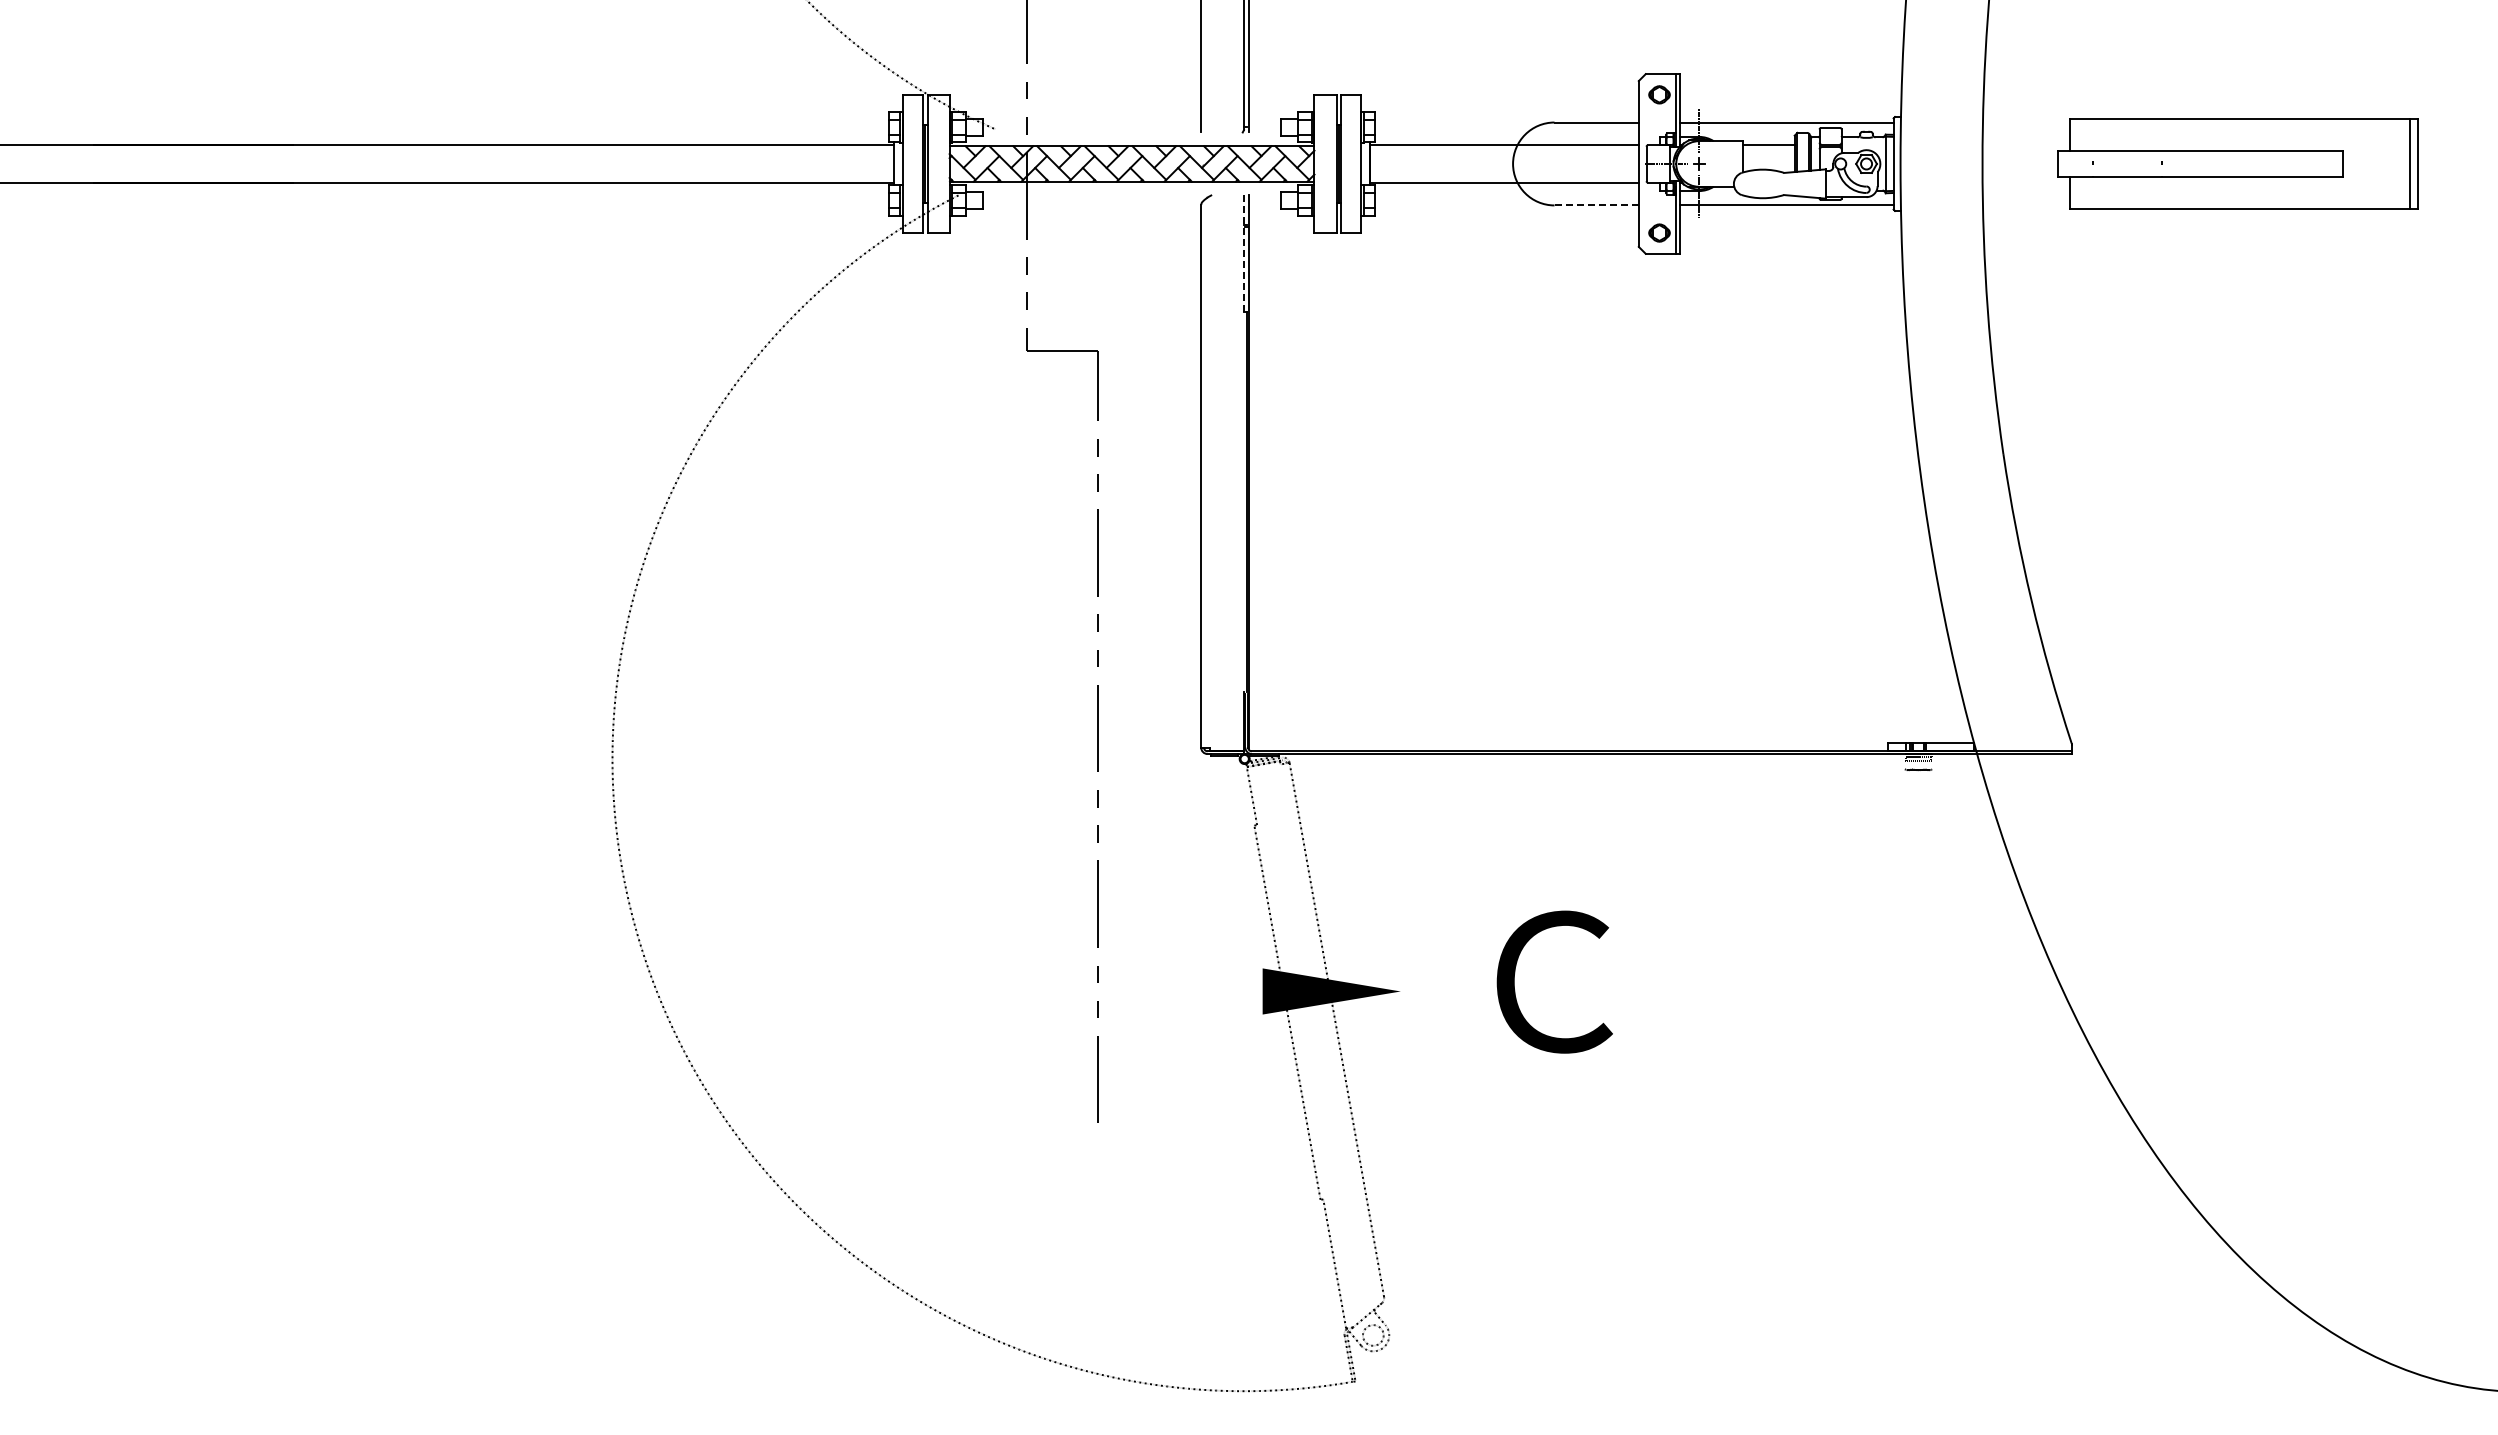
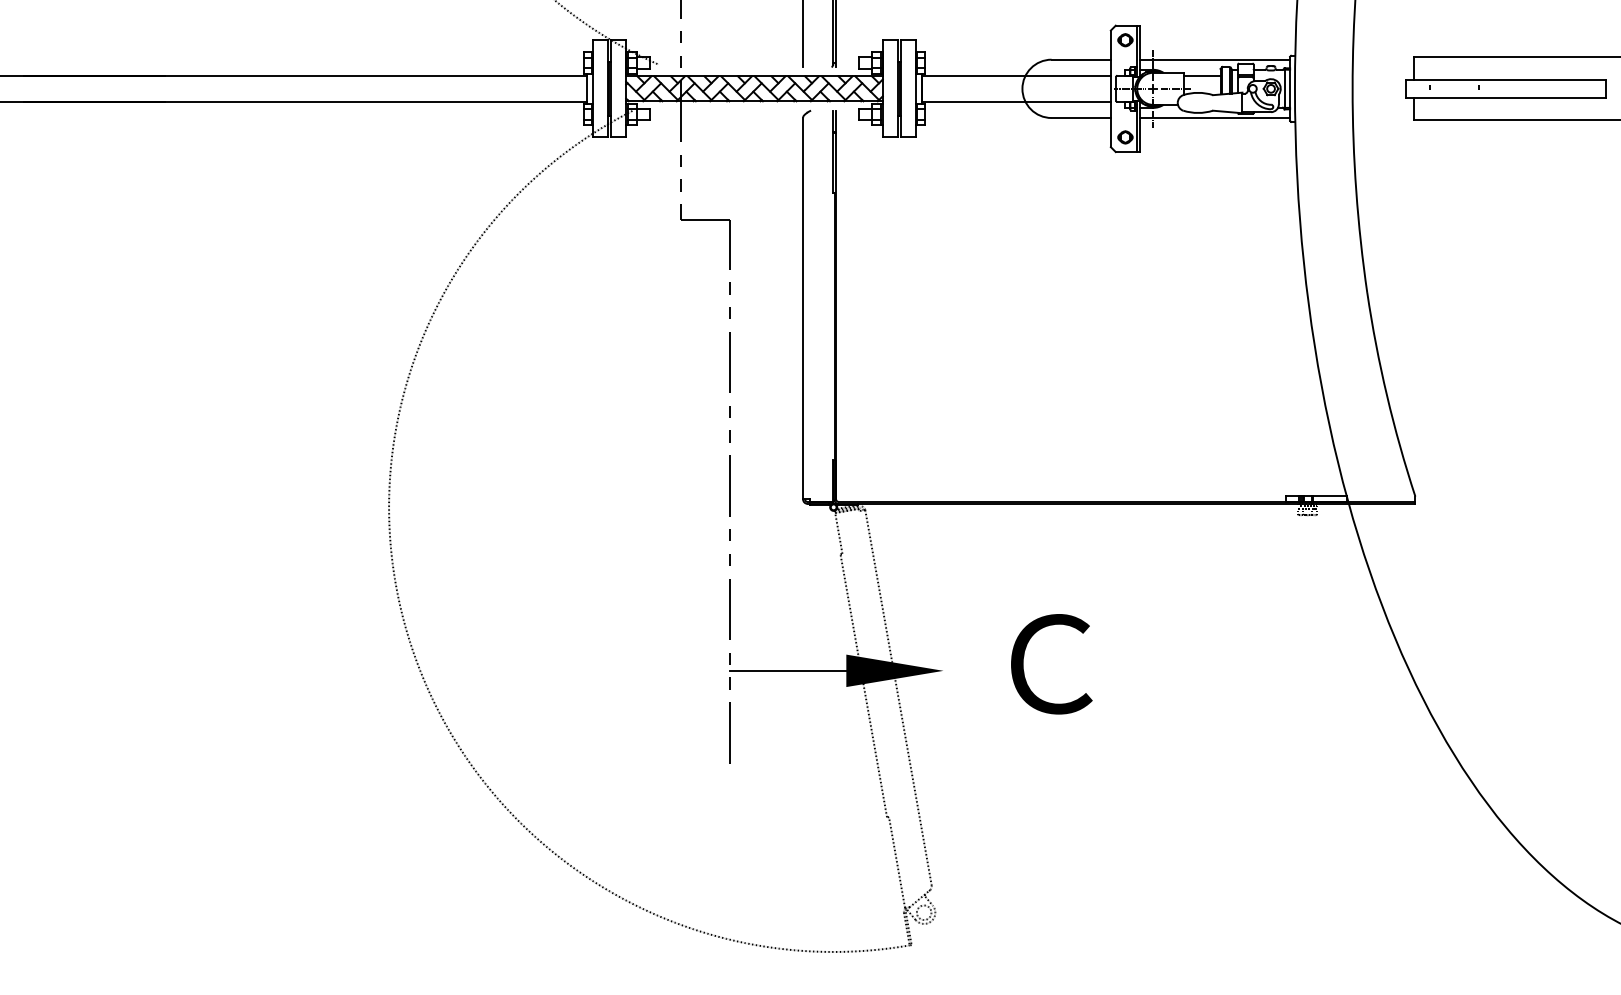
line: (1732, 163) -> (1176, 88), added
line: (1596, 205) -> (1081, 118), dashed -> solid
line: (1243, 254) -> (832, 152), dashed -> solid
line: (1179, 991) -> (787, 670), added

